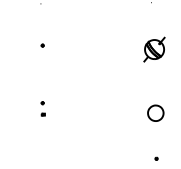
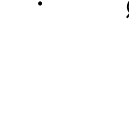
part: (42, 108) -> (39, 57), removed

